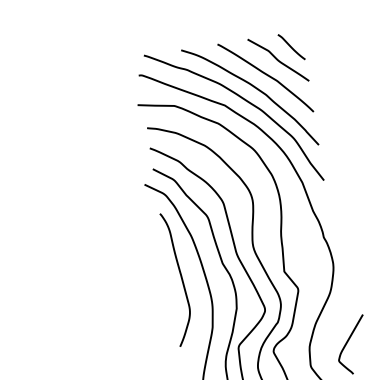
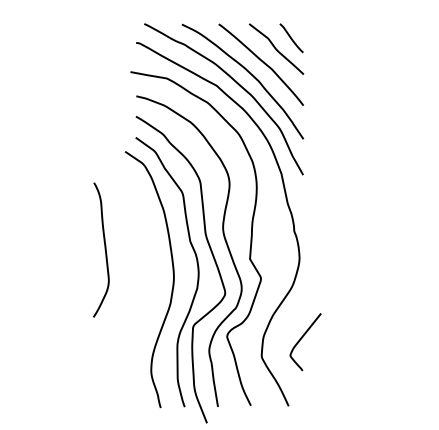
curve: (180, 278) -> (104, 249), moved

